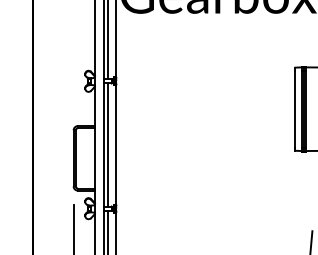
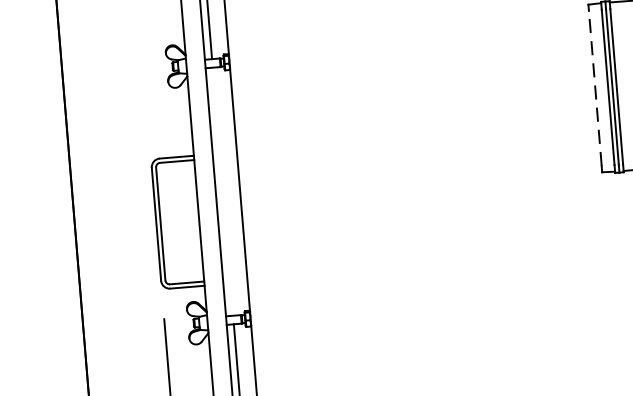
line: (295, 108) -> (595, 87), solid -> dashed
line: (107, 144) -> (222, 190), removed

